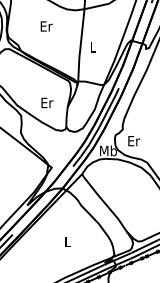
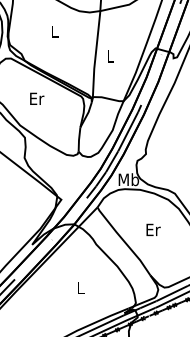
text: (46, 26) -> (55, 31), Er -> L
text: (47, 102) -> (37, 98), moved
text: (134, 141) -> (153, 230), moved

